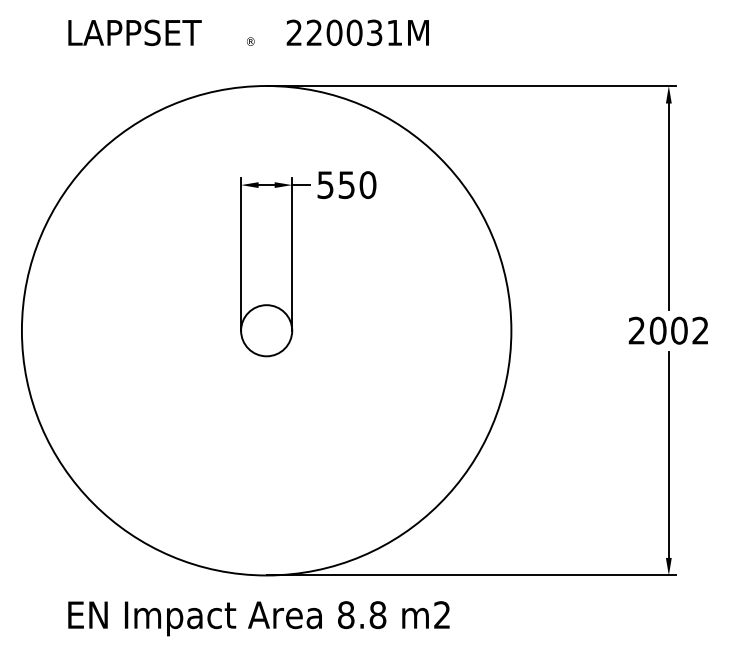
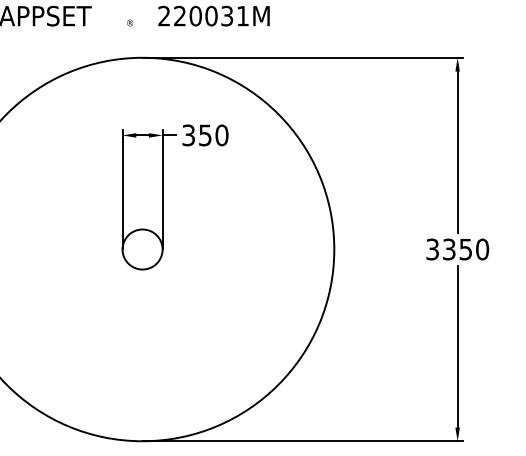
text: (325, 184) -> (188, 134), 550 -> 350
text: (668, 330) -> (457, 249), 2002 -> 3350

